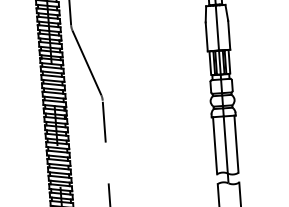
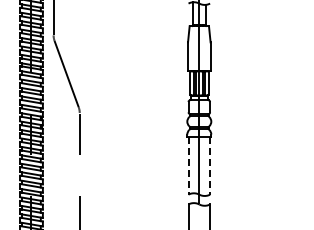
line: (236, 143) -> (210, 165), solid -> dashed
line: (215, 146) -> (188, 166), solid -> dashed

